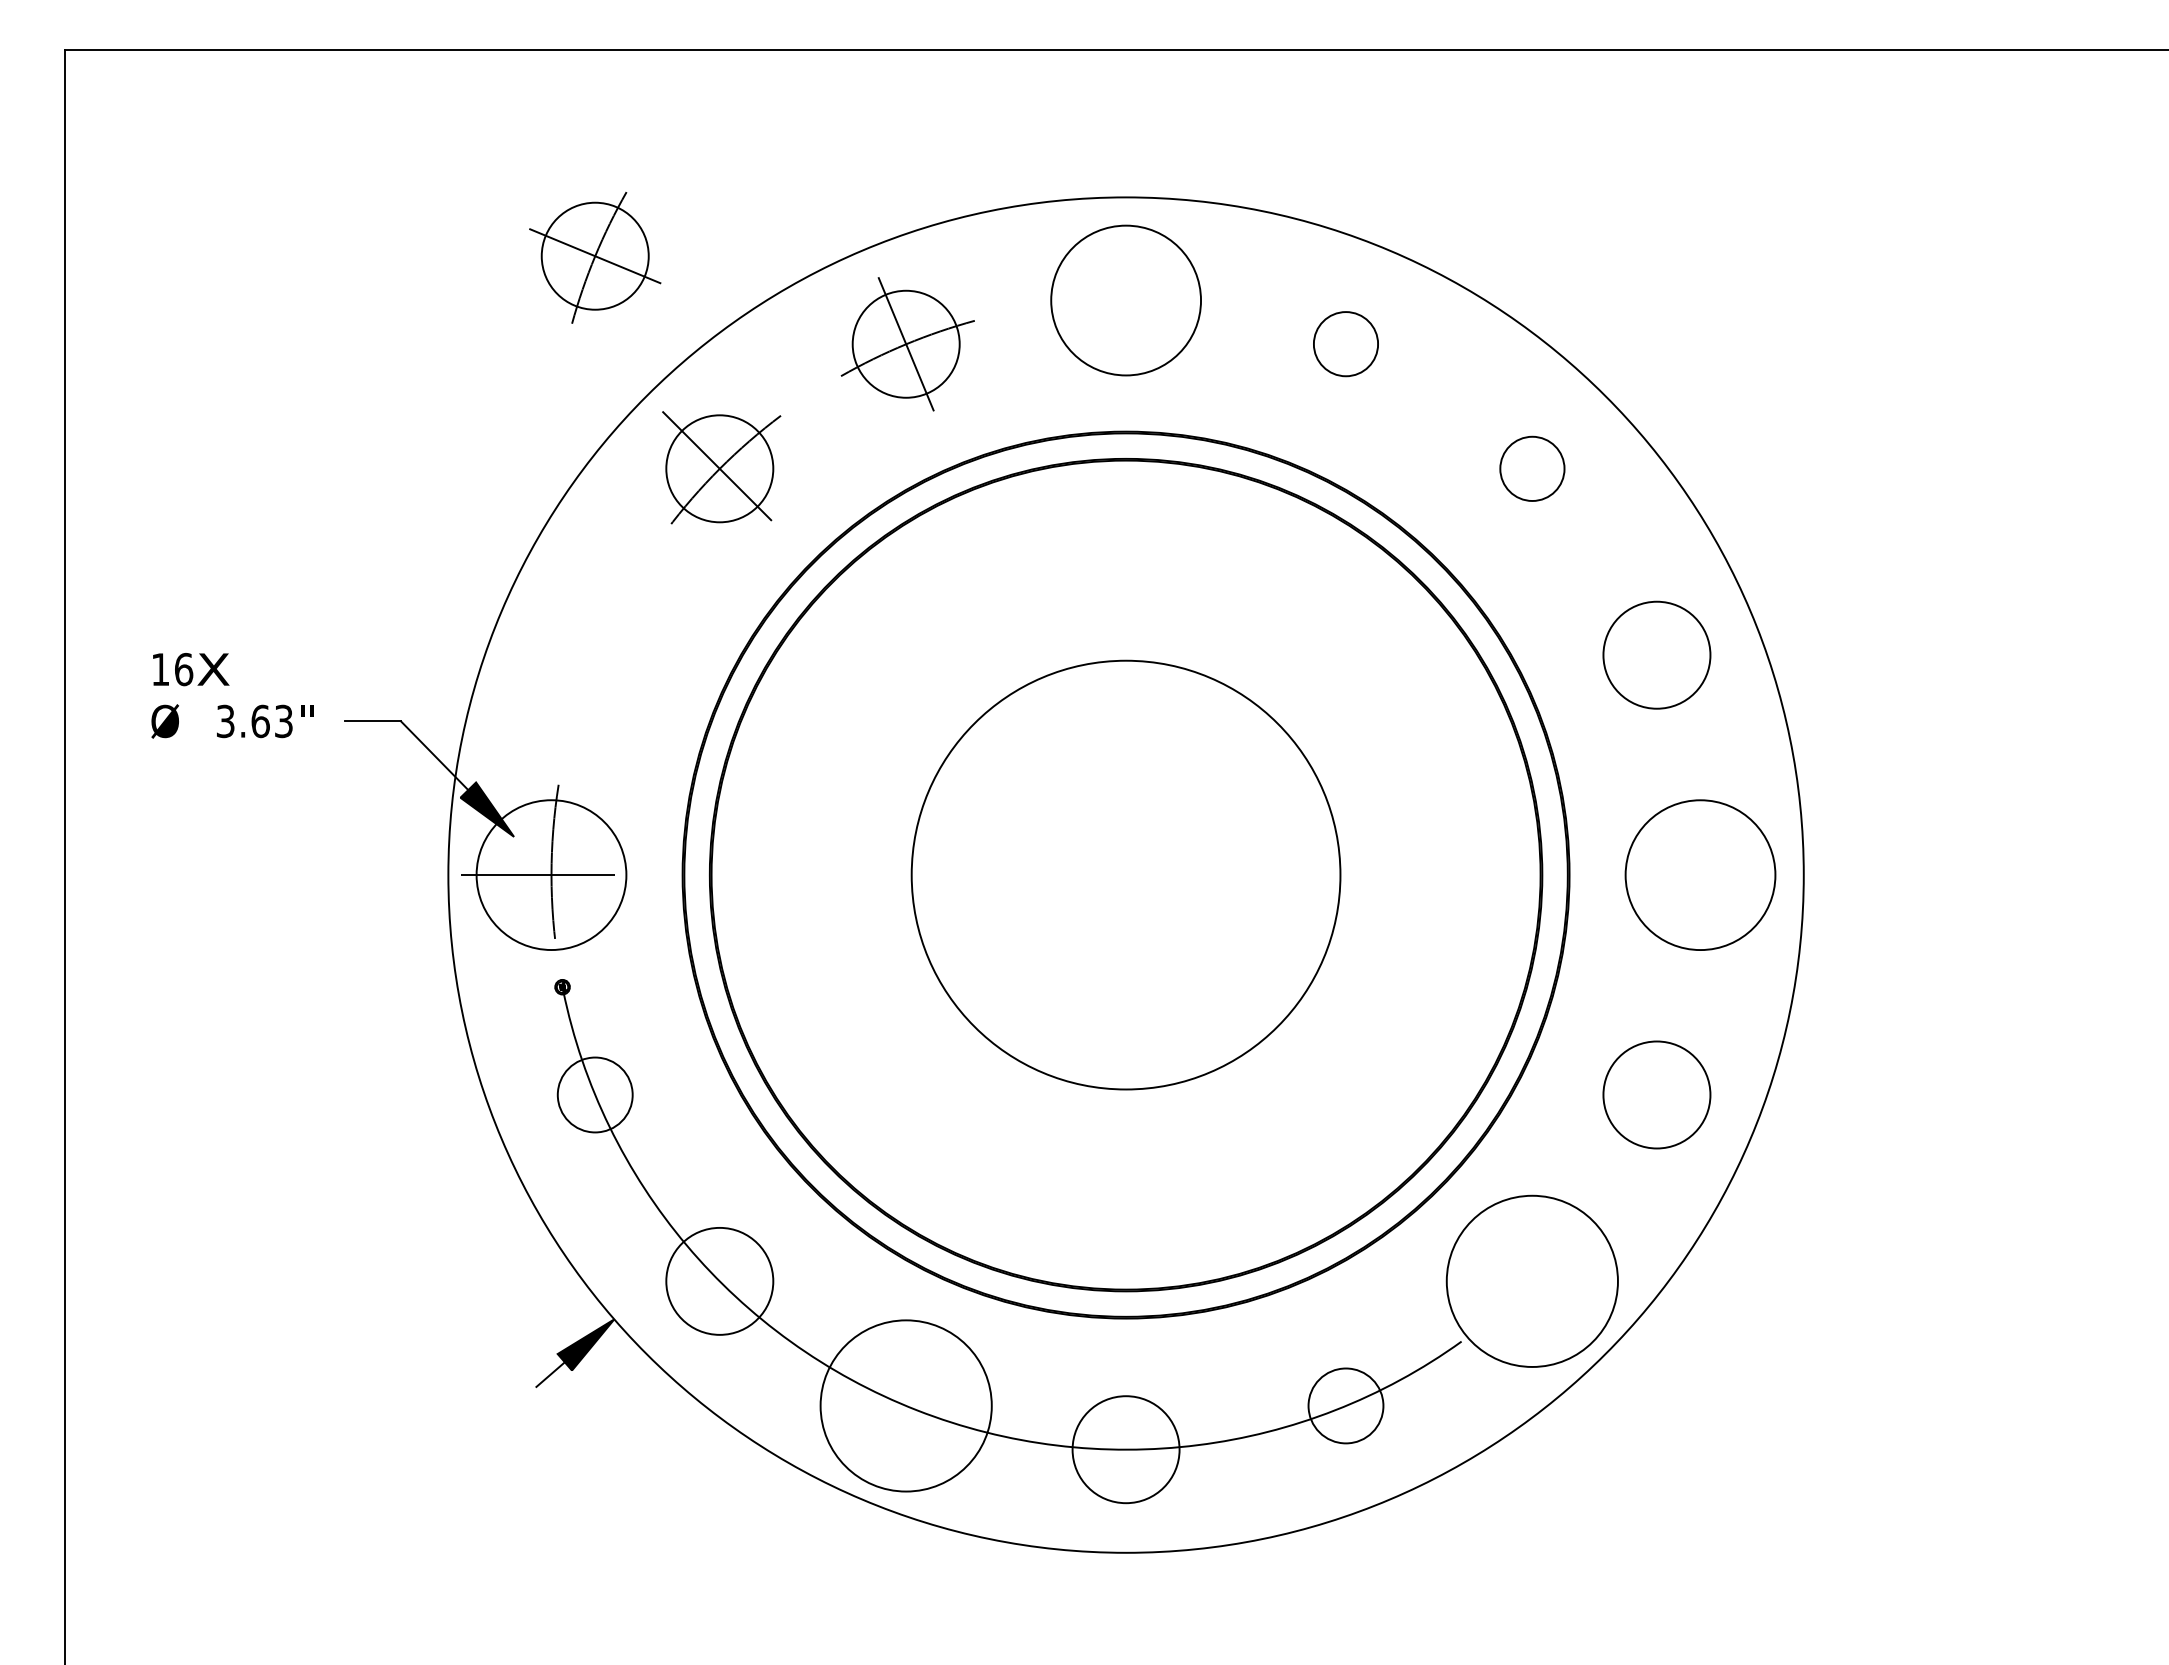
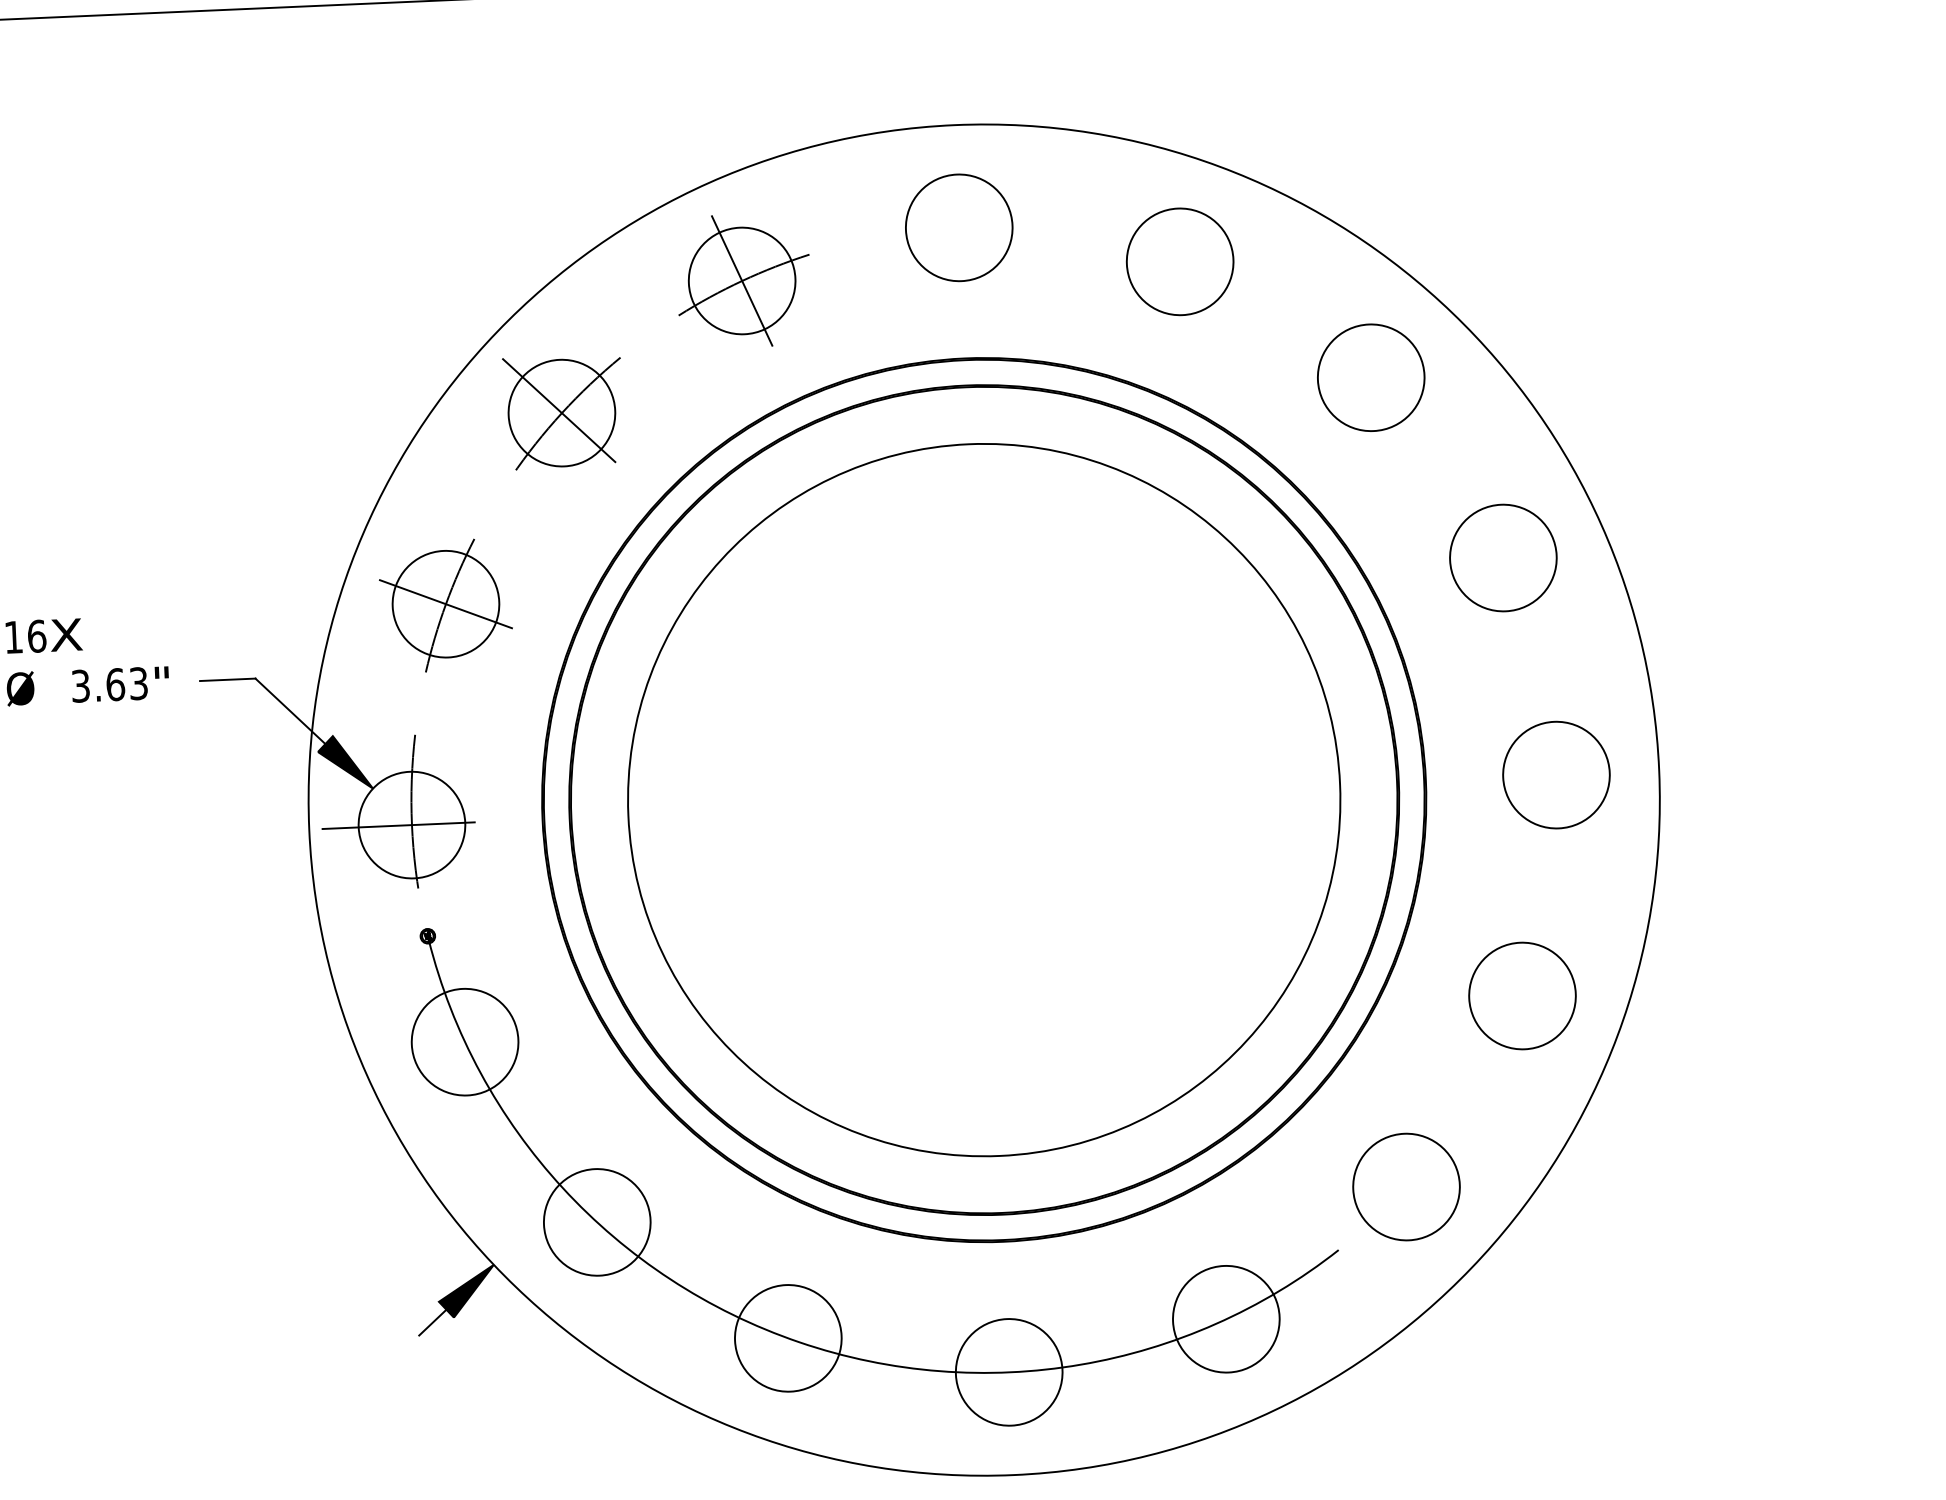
part: (595, 257) -> (446, 605), moved
circle: (1125, 300) -> (958, 227), size x0.71
circle: (1345, 343) -> (1179, 261), size x1.67
circle: (1532, 468) -> (1371, 377), size x1.67
circle: (551, 874) -> (411, 824), size x0.71
circle: (1125, 874) -> (983, 799), size x1.67
circle: (1700, 874) -> (1556, 774), size x0.71
circle: (594, 1094) -> (464, 1041), size x1.43
circle: (1531, 1280) -> (1405, 1186), size x0.62
circle: (905, 1405) -> (787, 1337), size x0.62
circle: (1345, 1405) -> (1225, 1318), size x1.43

